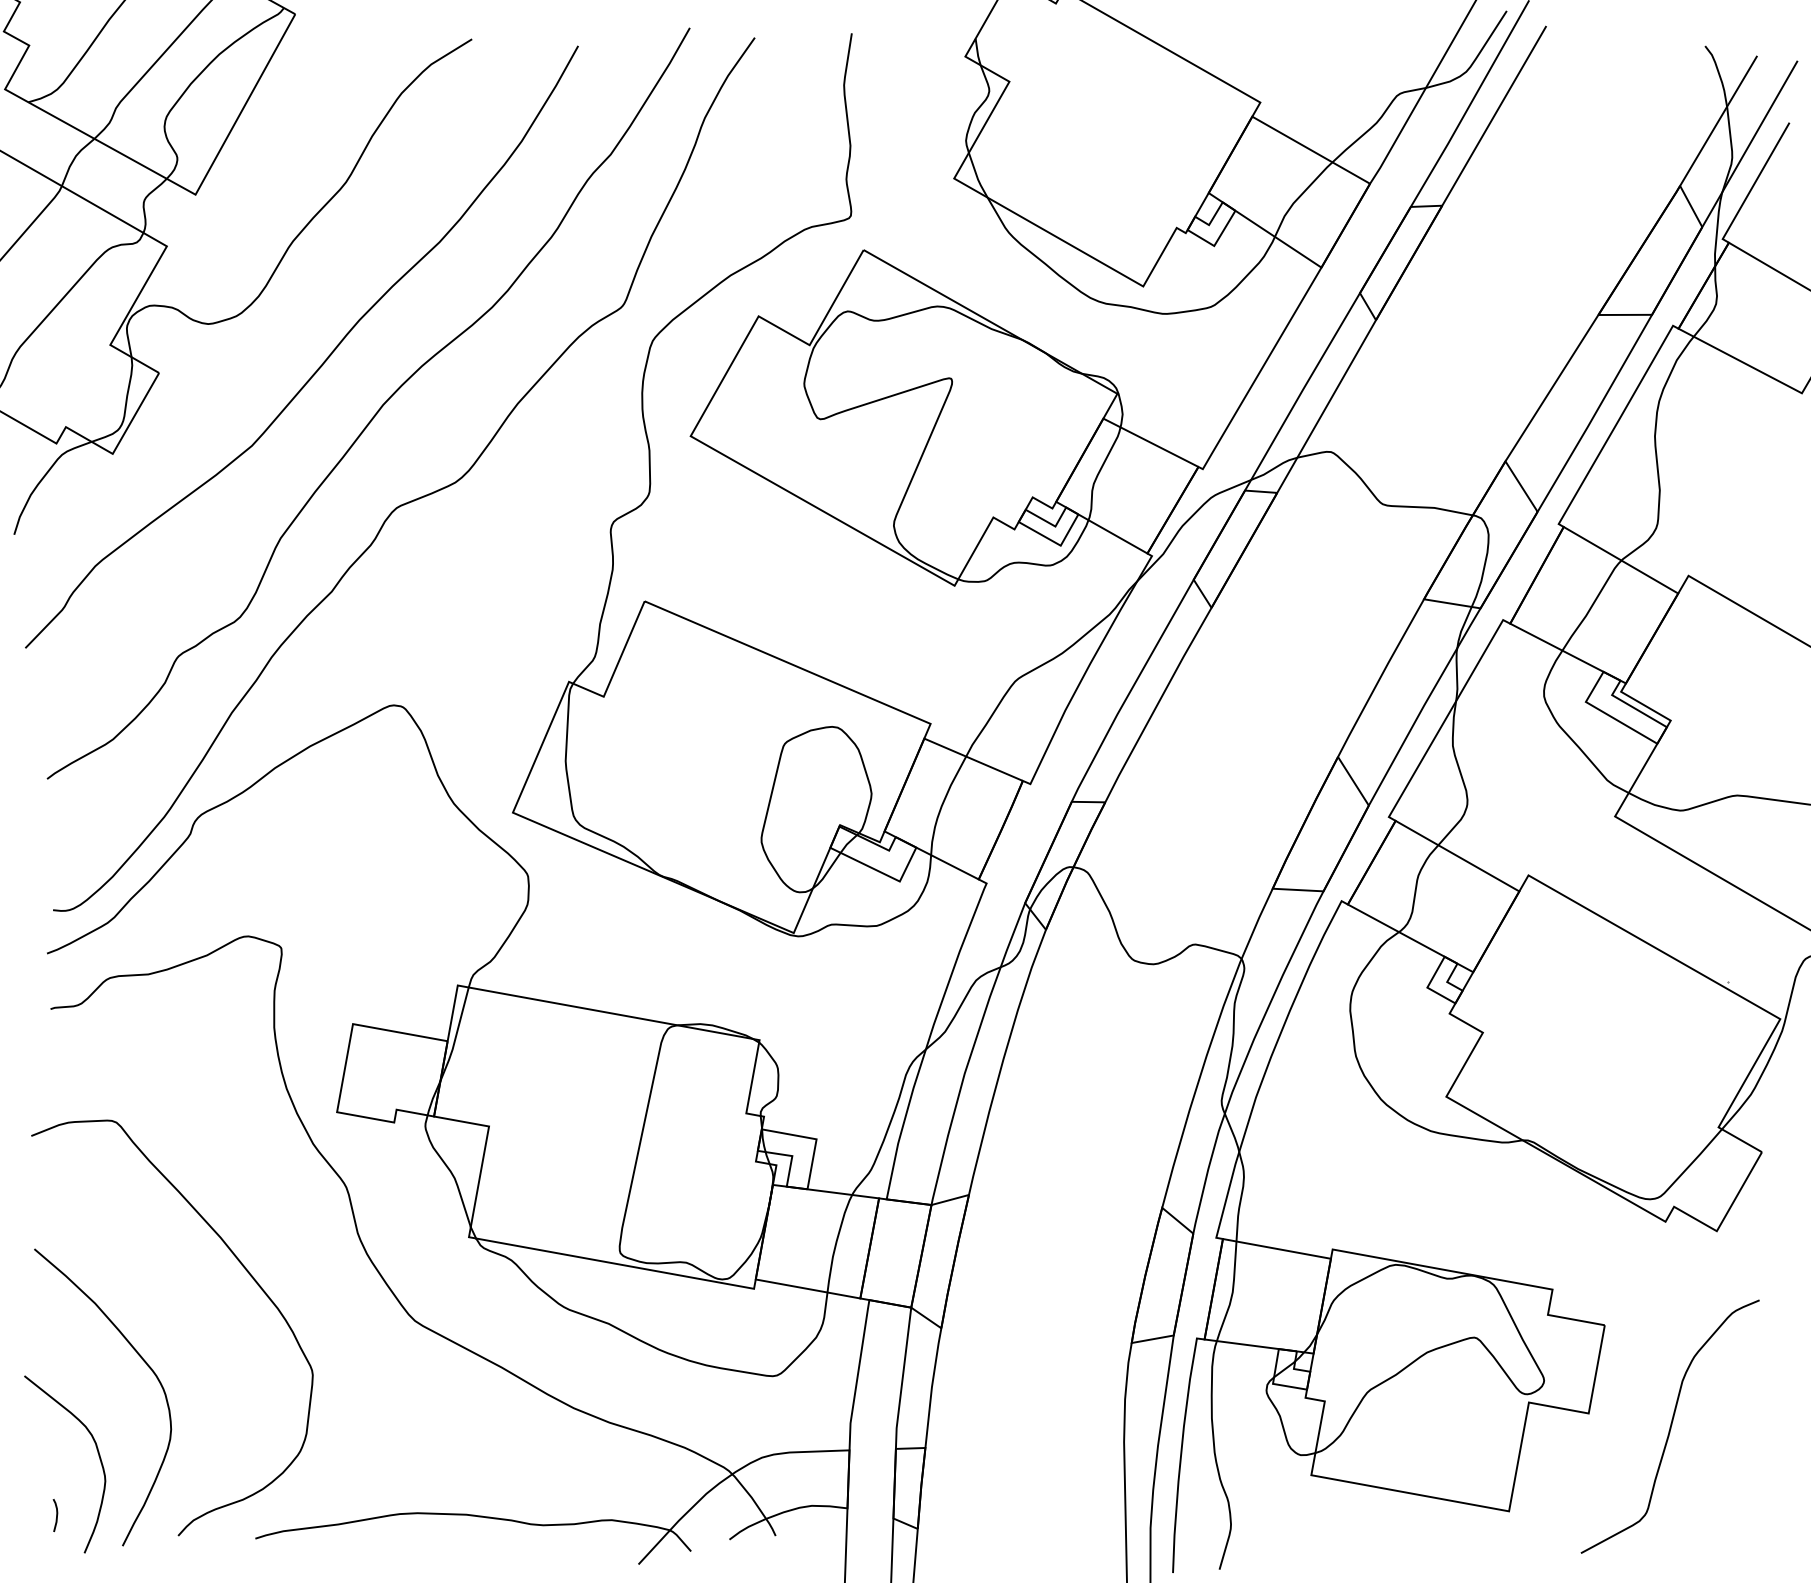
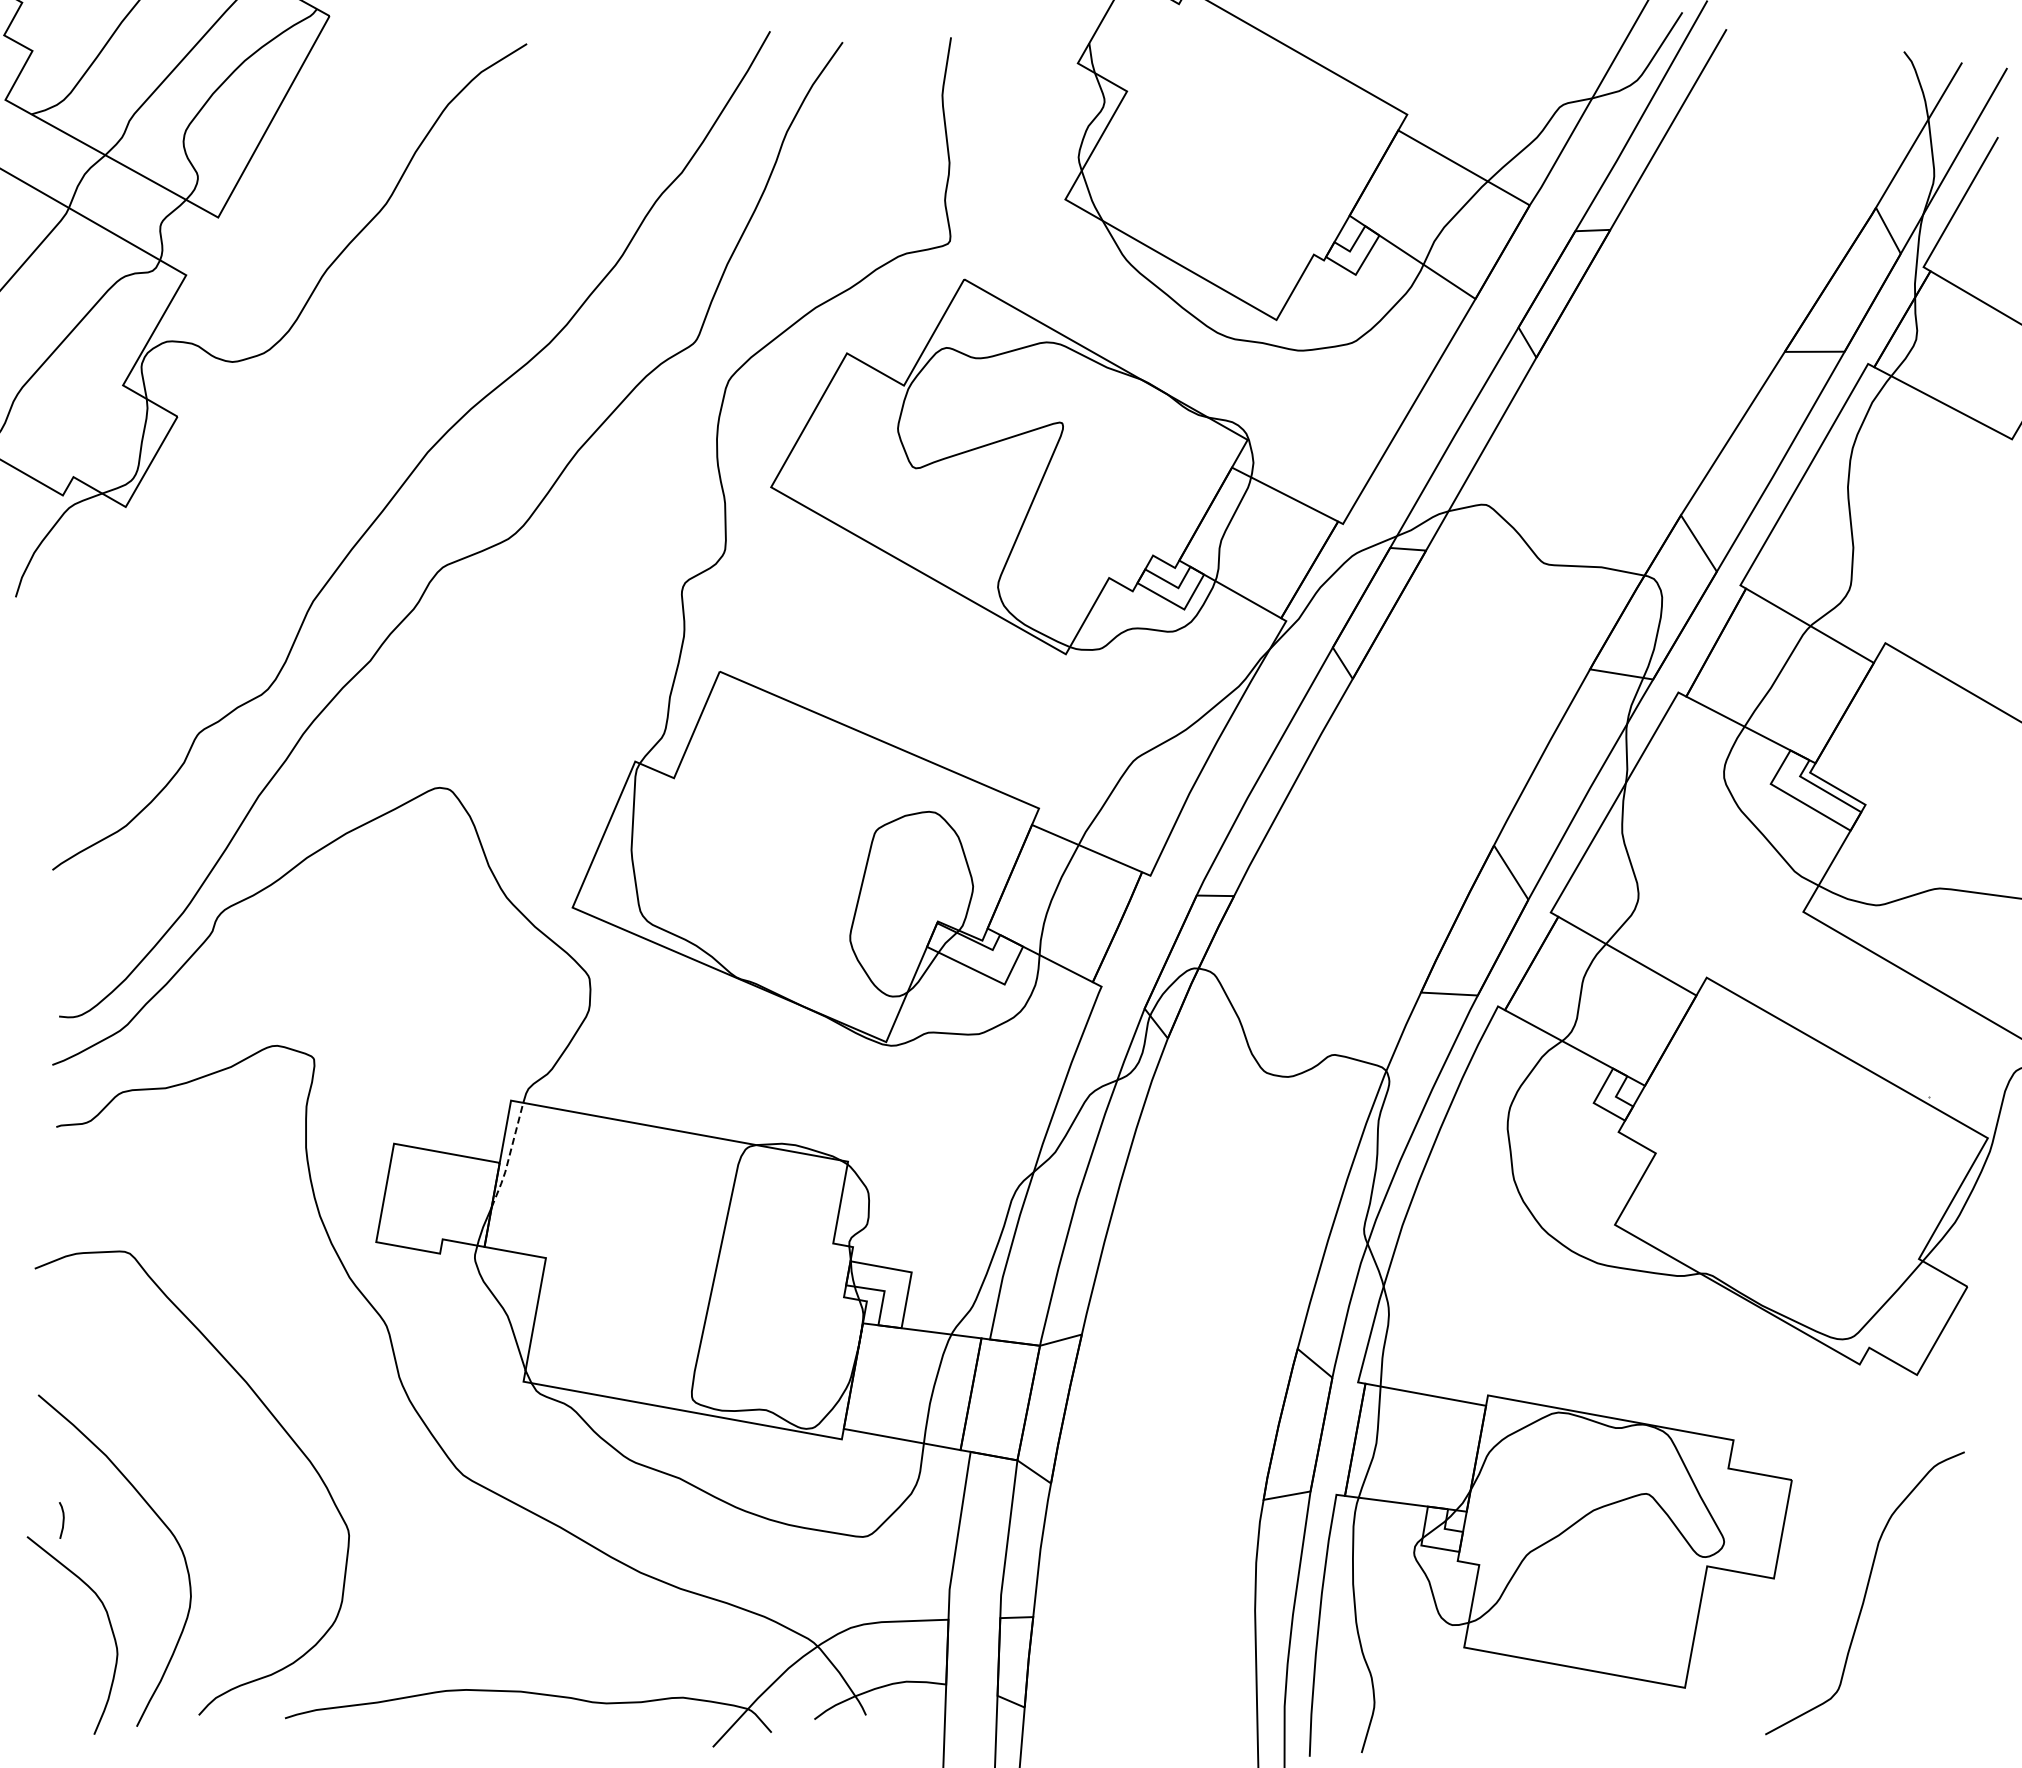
curve: (323, 361) -> (361, 403), removed
line: (456, 1035) -> (509, 1156), solid -> dashed
curve: (56, 1515) -> (62, 1520), moved

